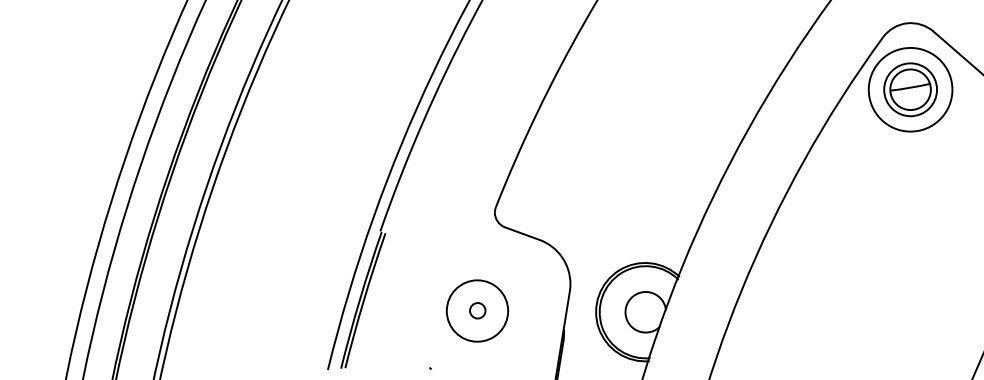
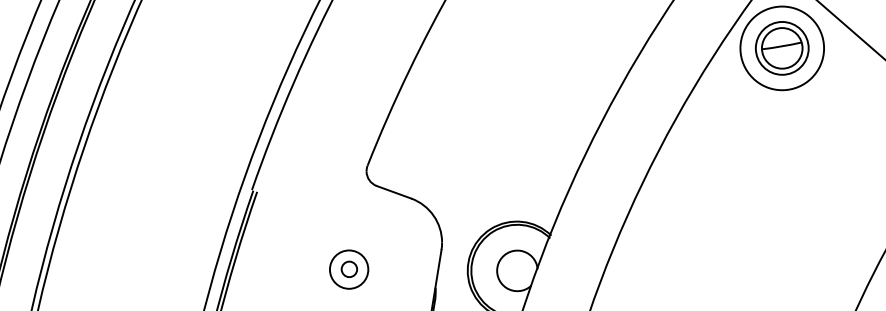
circle: (477, 310) -> (349, 269), size x0.62

